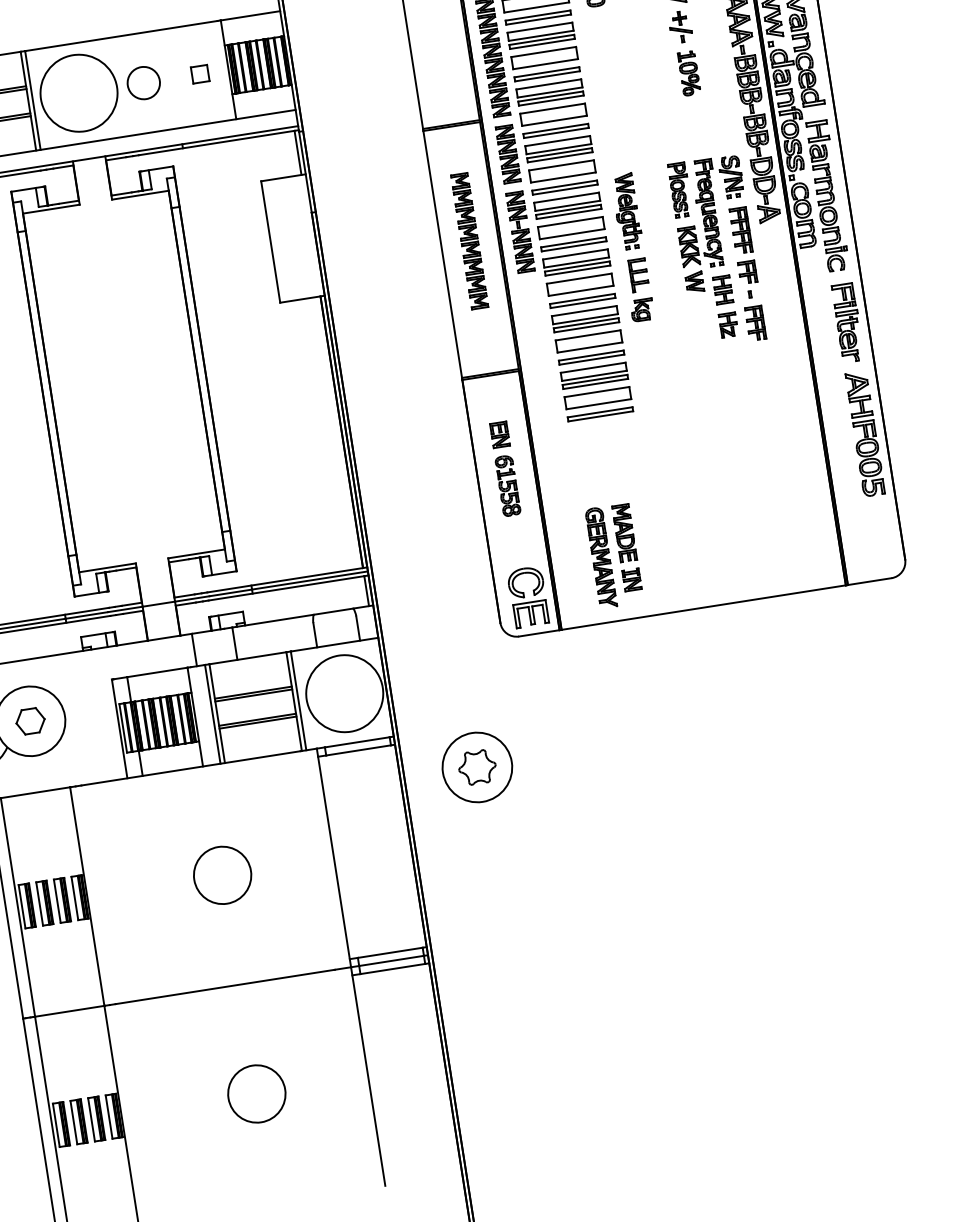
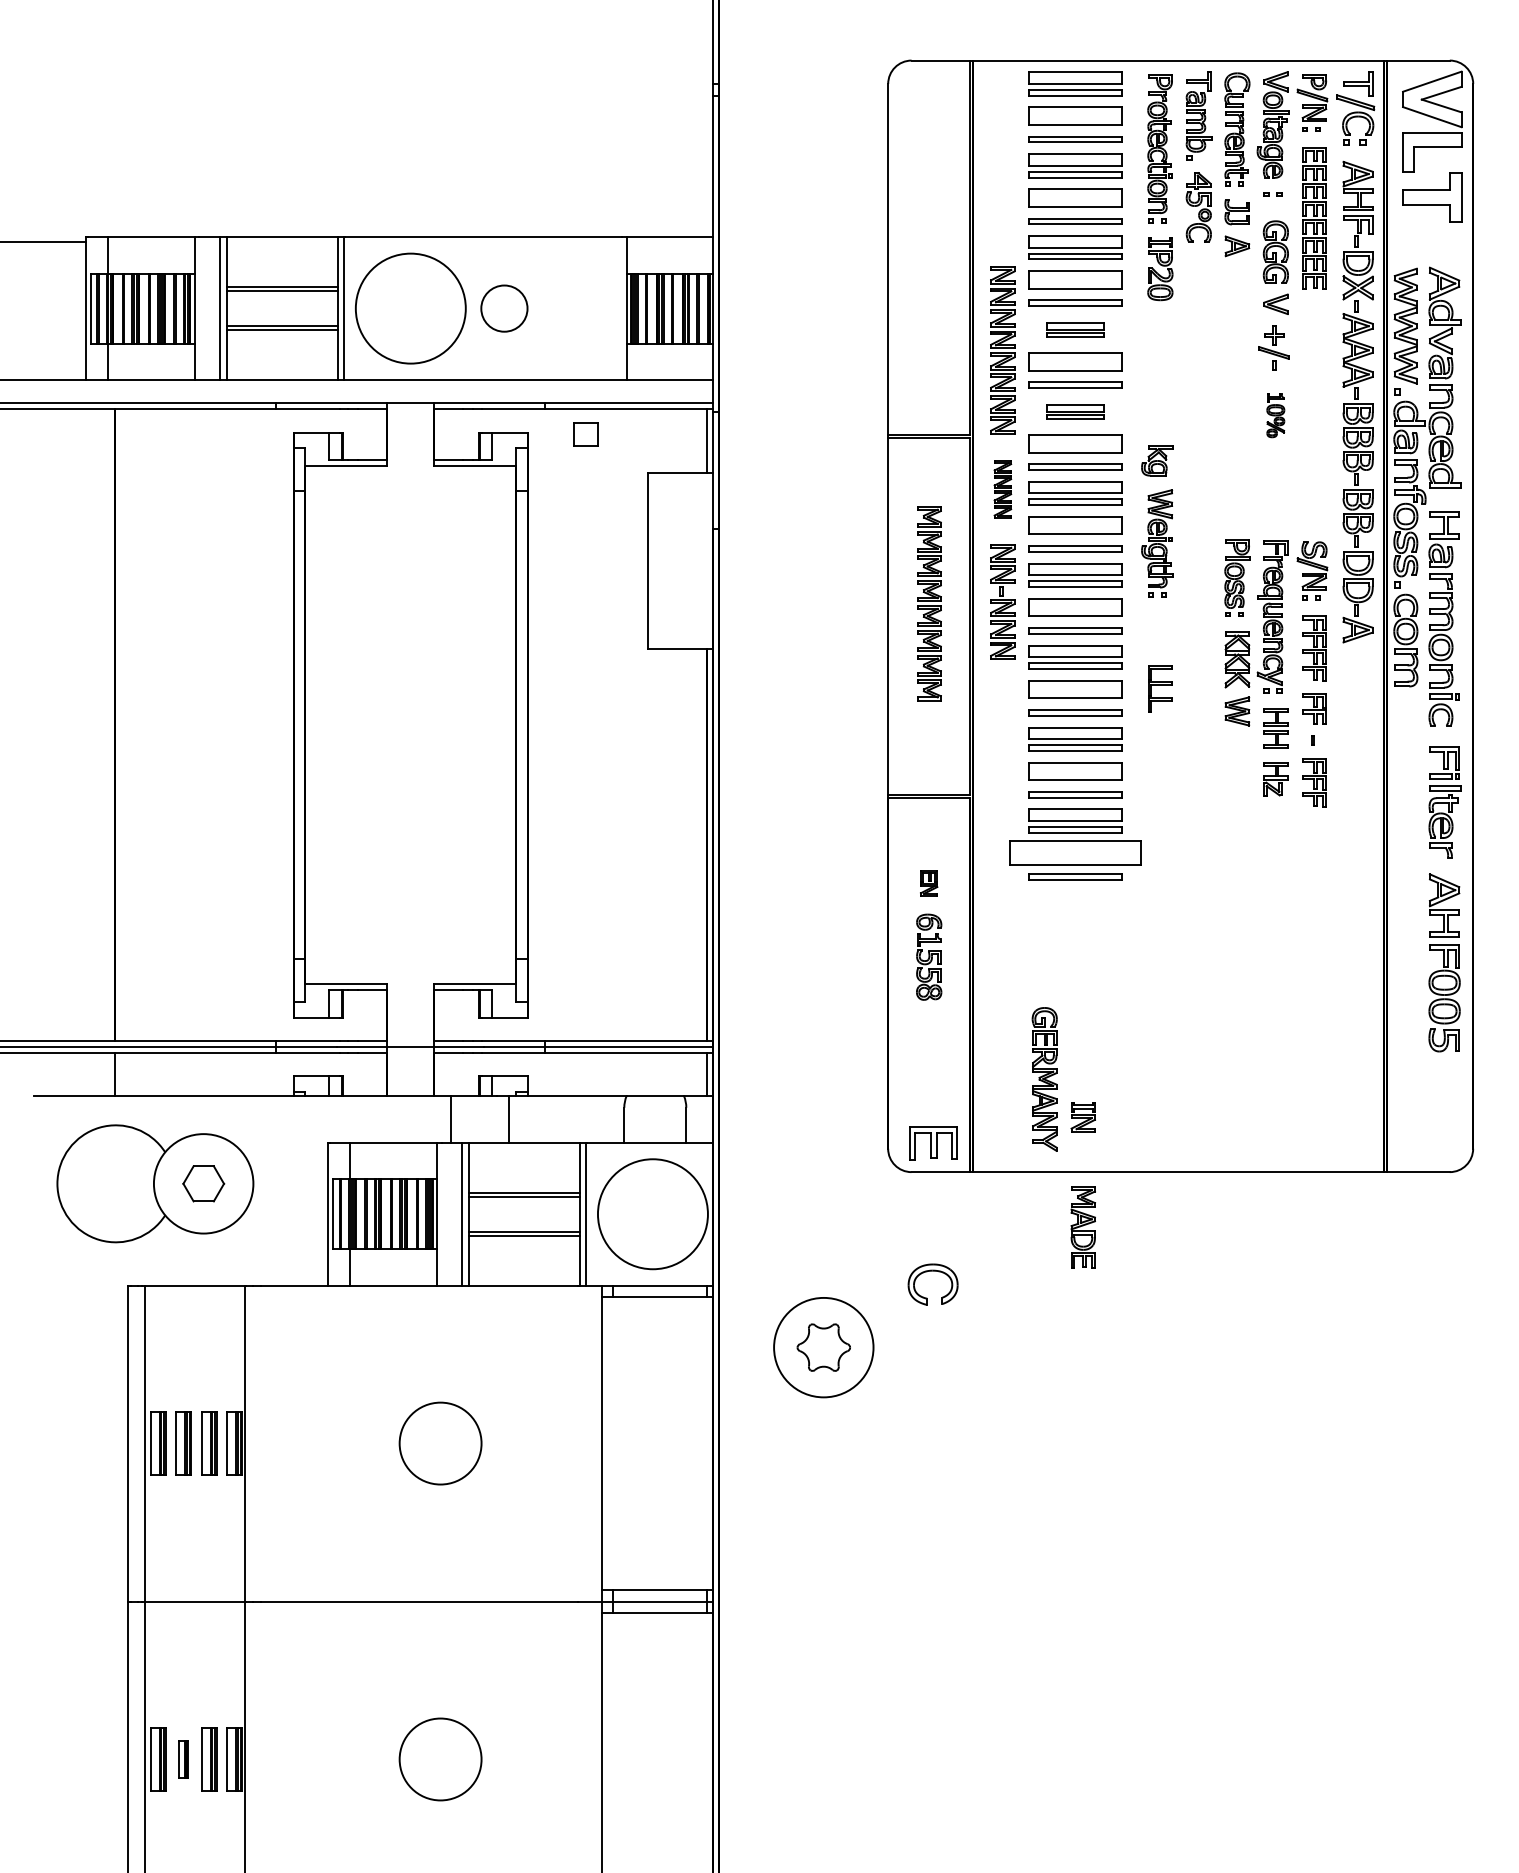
part: (541, 35) -> (1075, 329), size x0.6
part: (688, 73) -> (1275, 415), size x0.7
part: (199, 74) -> (585, 434), moved
part: (550, 92) -> (1075, 411), size x0.6
part: (508, 154) -> (1002, 489), size x0.7
part: (626, 211) -> (1157, 543), moved
part: (642, 309) -> (1157, 460), moved
part: (598, 398) -> (1075, 853), size x1.4
part: (499, 434) -> (928, 883), size x0.7
part: (624, 533) -> (1082, 1227), moved
part: (524, 573) -> (932, 1271), moved
part: (78, 1121) -> (183, 1759), size x0.6

